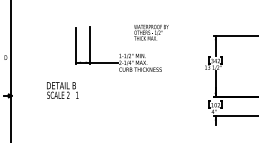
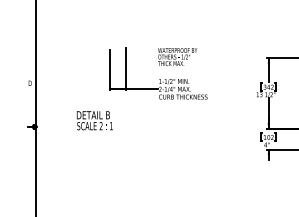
part: (151, 32) -> (177, 56), moved

